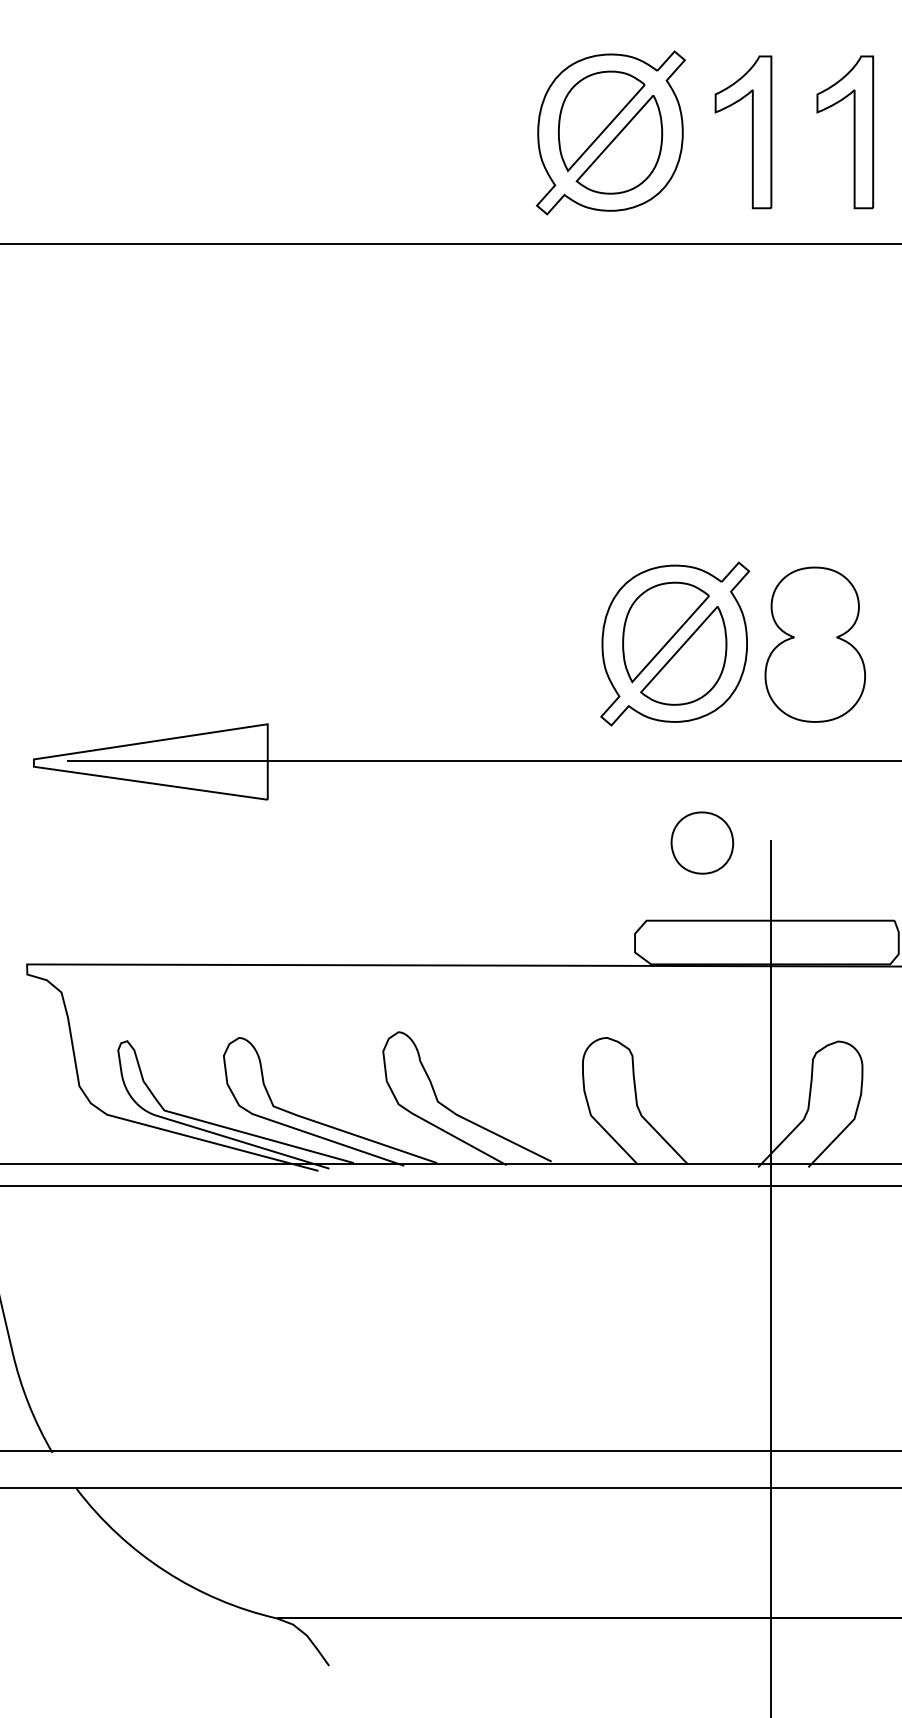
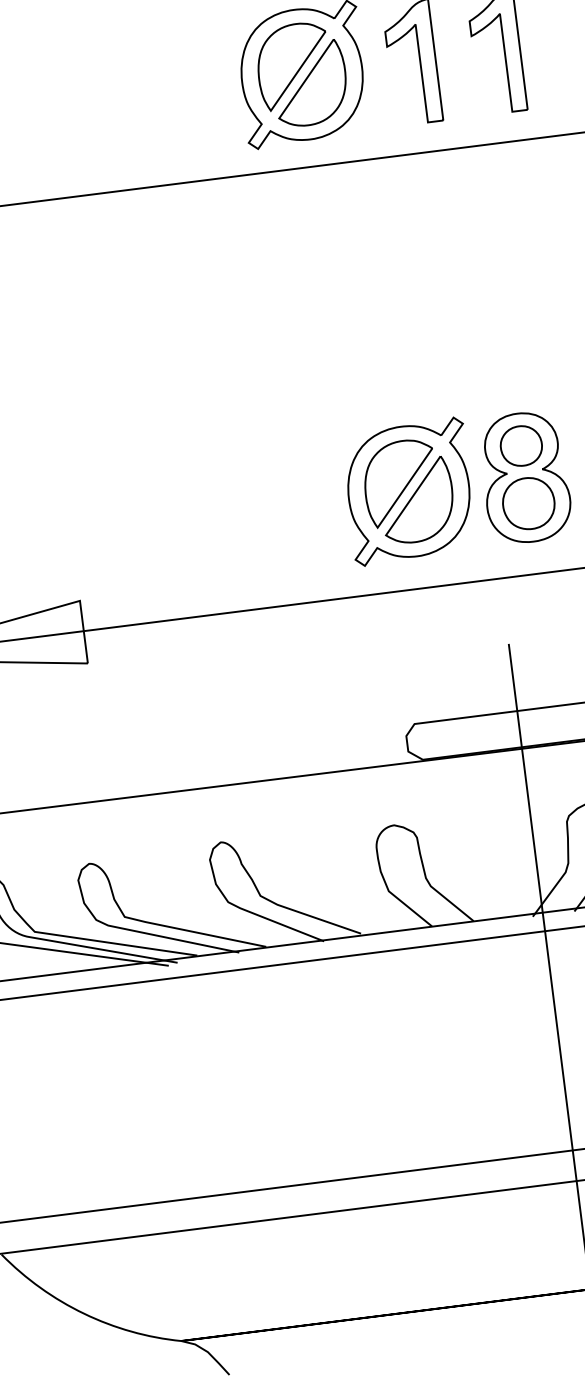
part: (814, 606) -> (520, 446), added
part: (702, 842) -> (528, 503), moved

